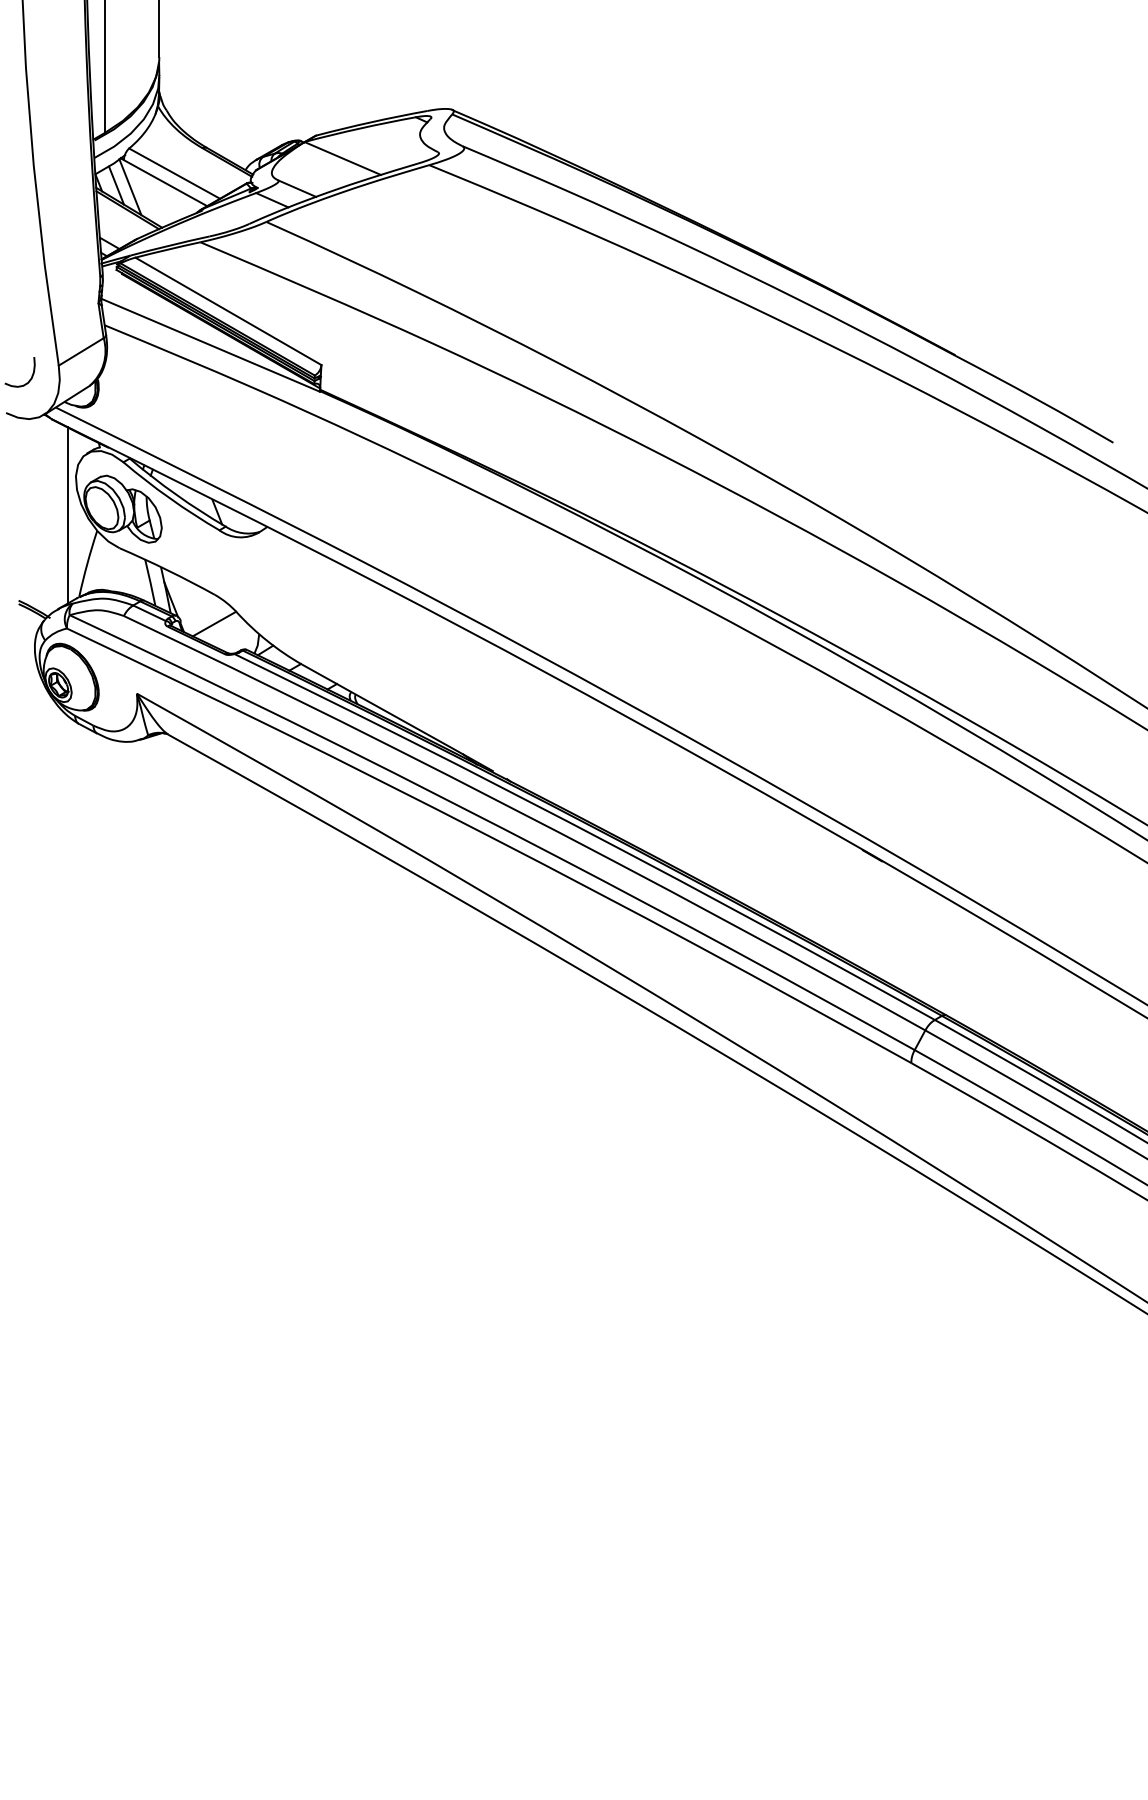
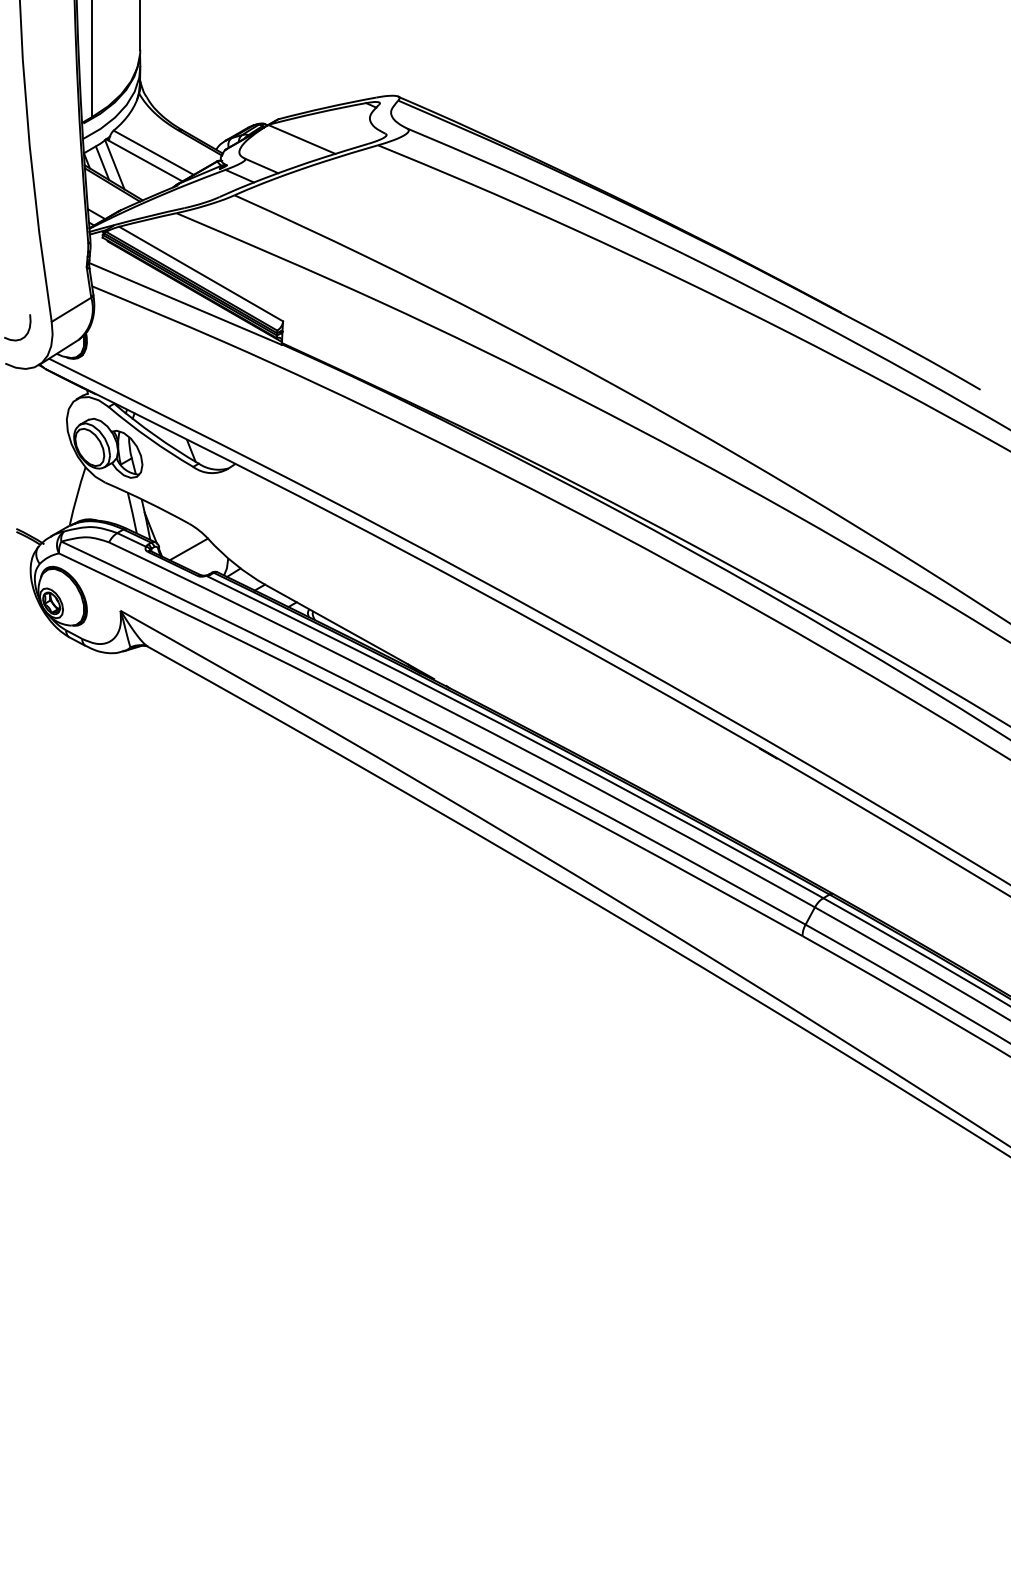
line: (67, 515) -> (59, 453), removed

